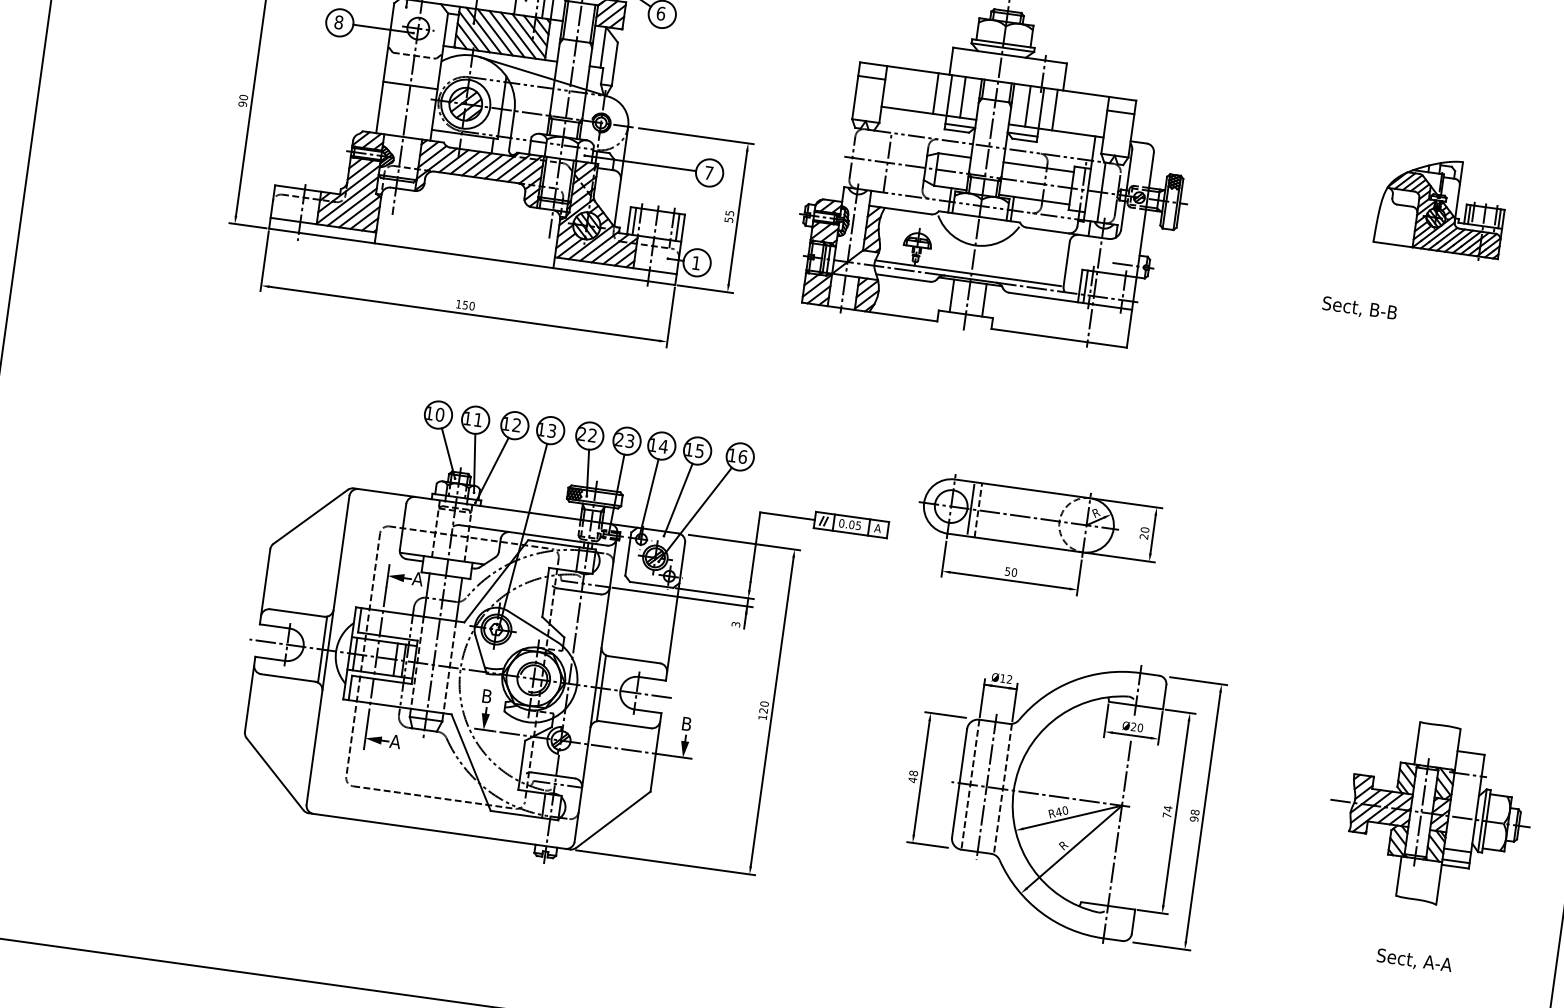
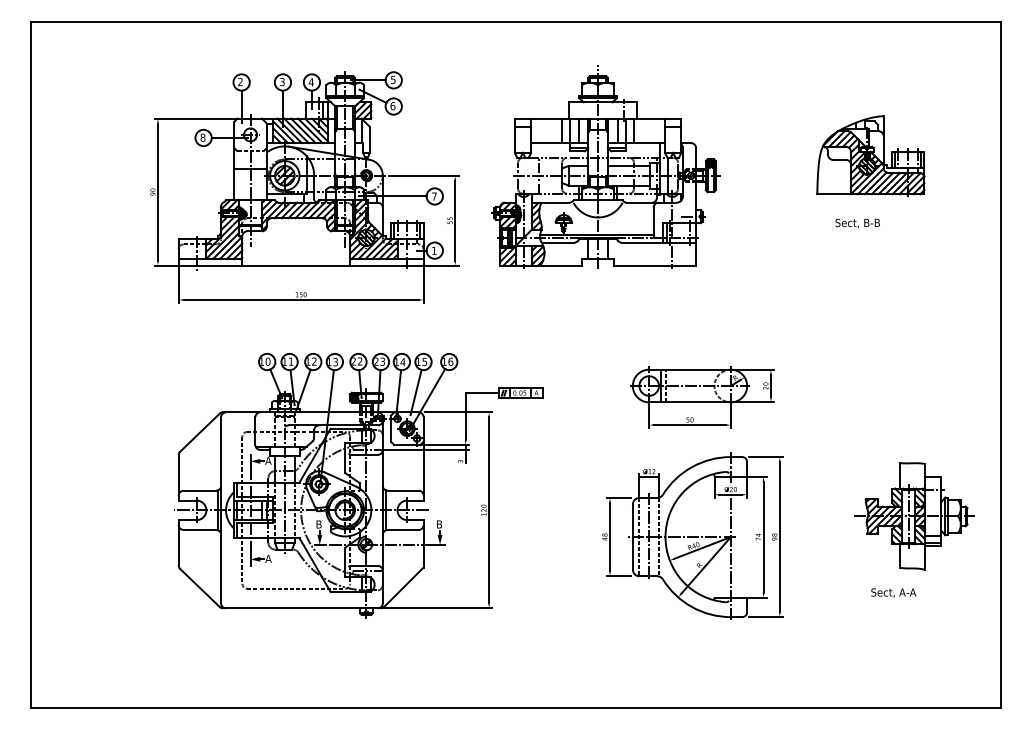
part: (1441, 205) -> (870, 155), size x1.43
text: (1359, 308) -> (857, 223), moved
part: (1036, 537) -> (702, 397), moved
part: (561, 640) -> (358, 485), moved
text: (1414, 960) -> (893, 592), moved

